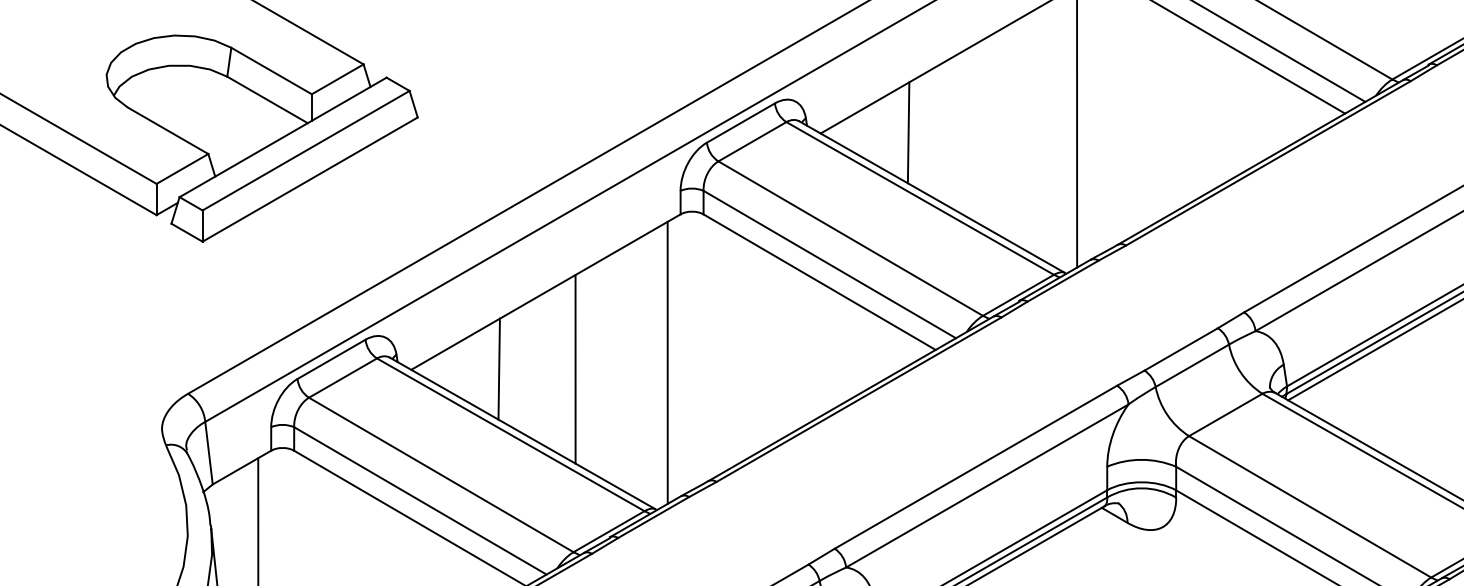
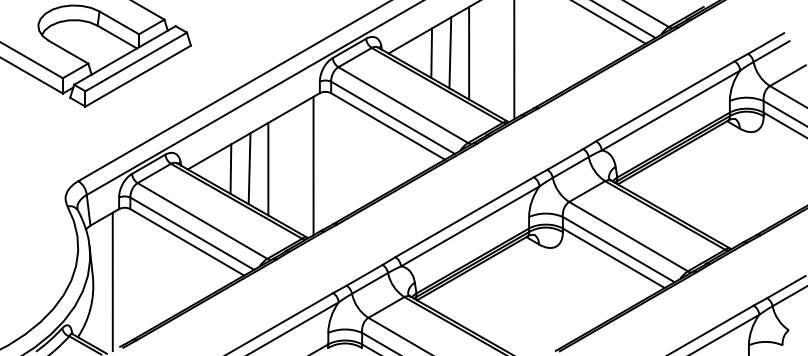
line: (946, 131) -> (450, 52), added
line: (985, 133) -> (469, 53), added
line: (537, 367) -> (249, 168), added

